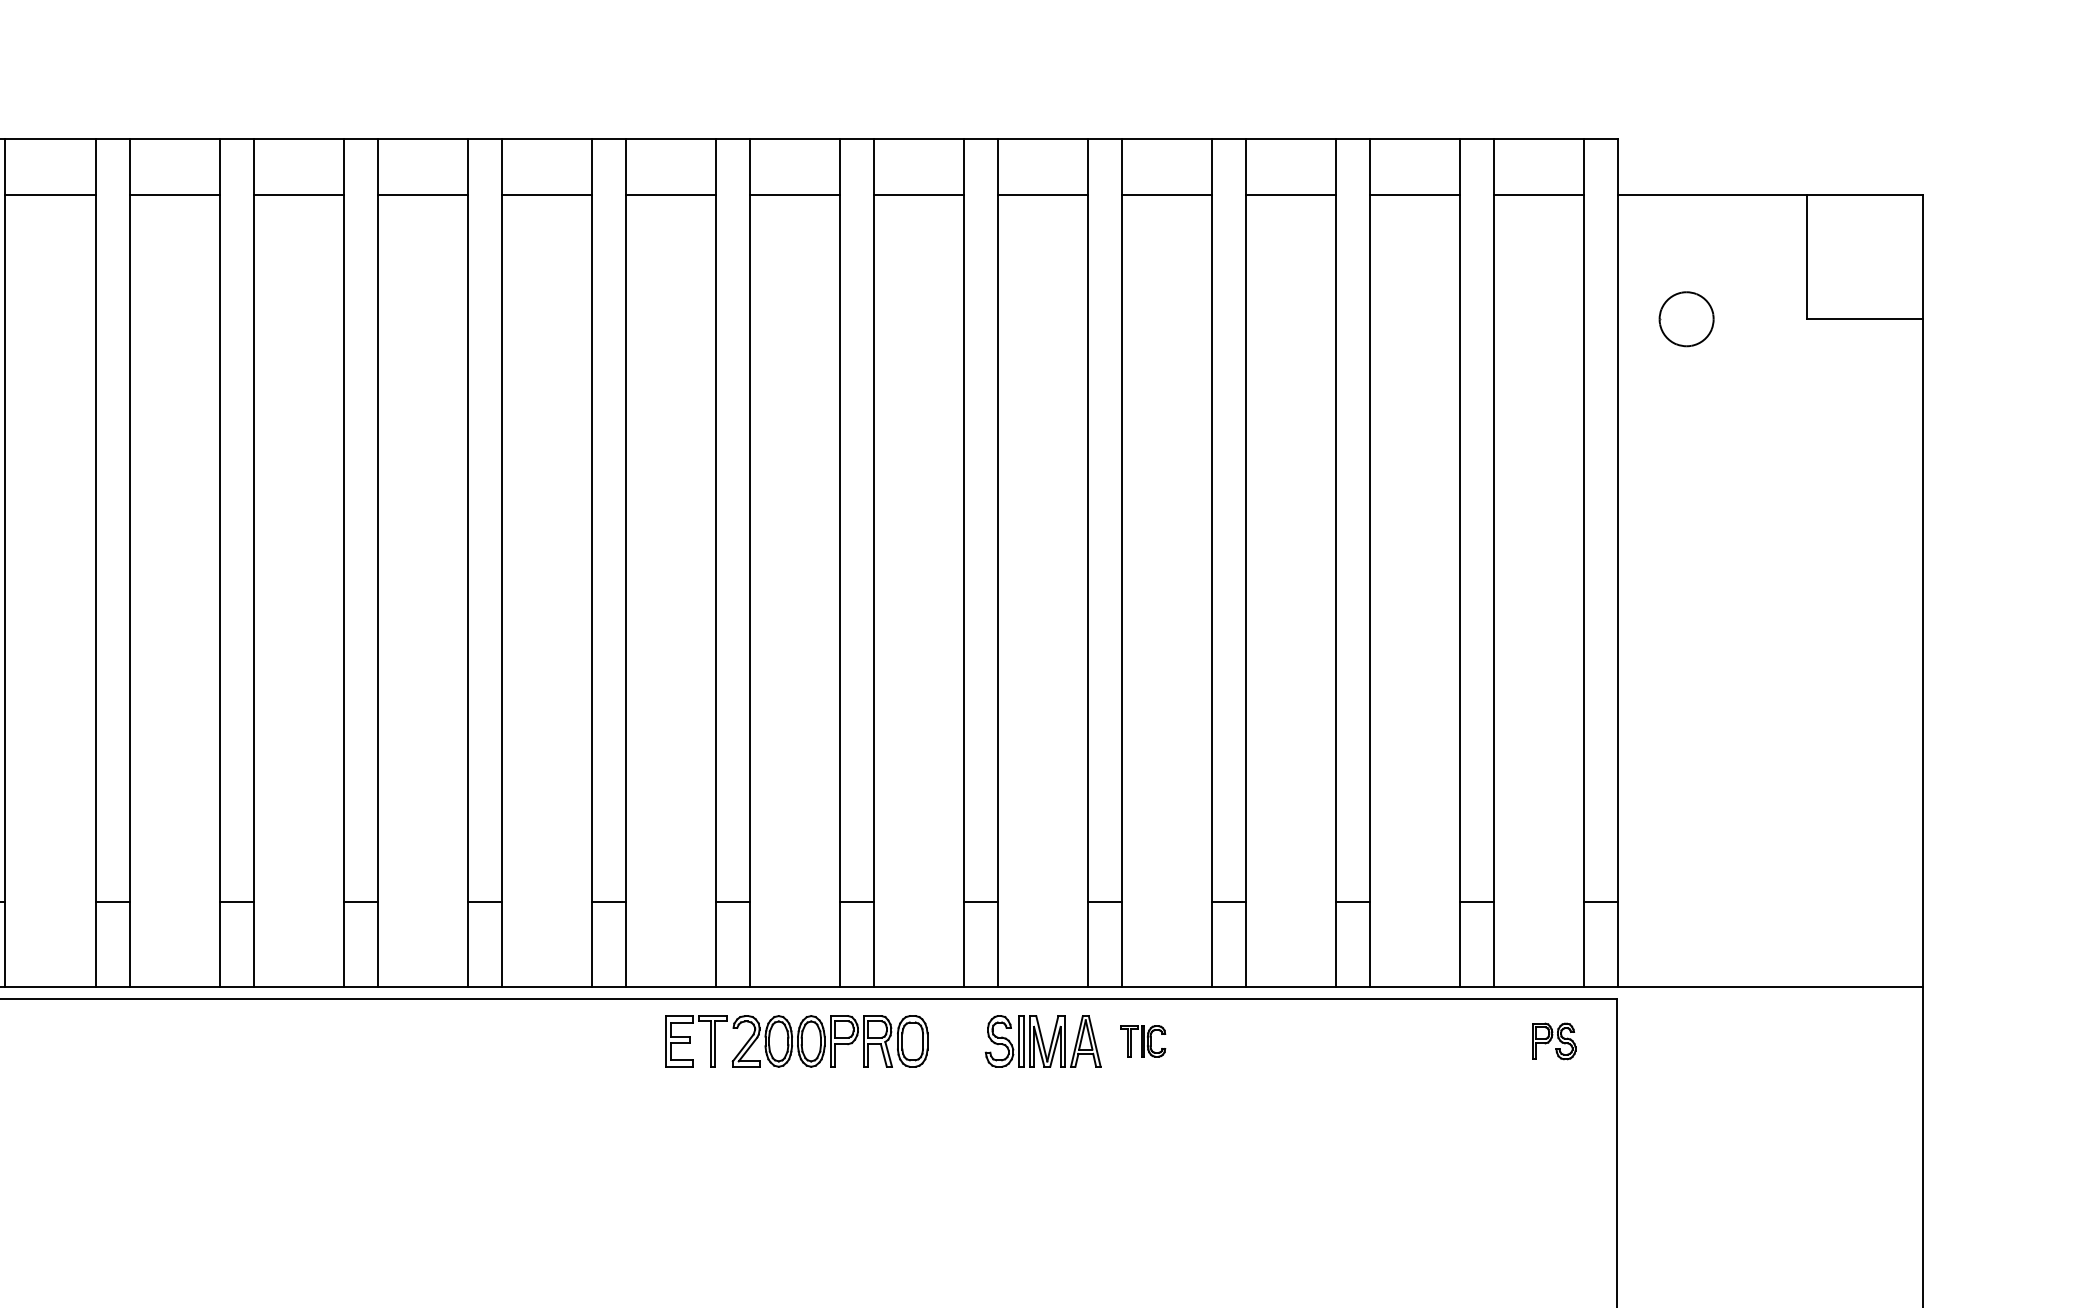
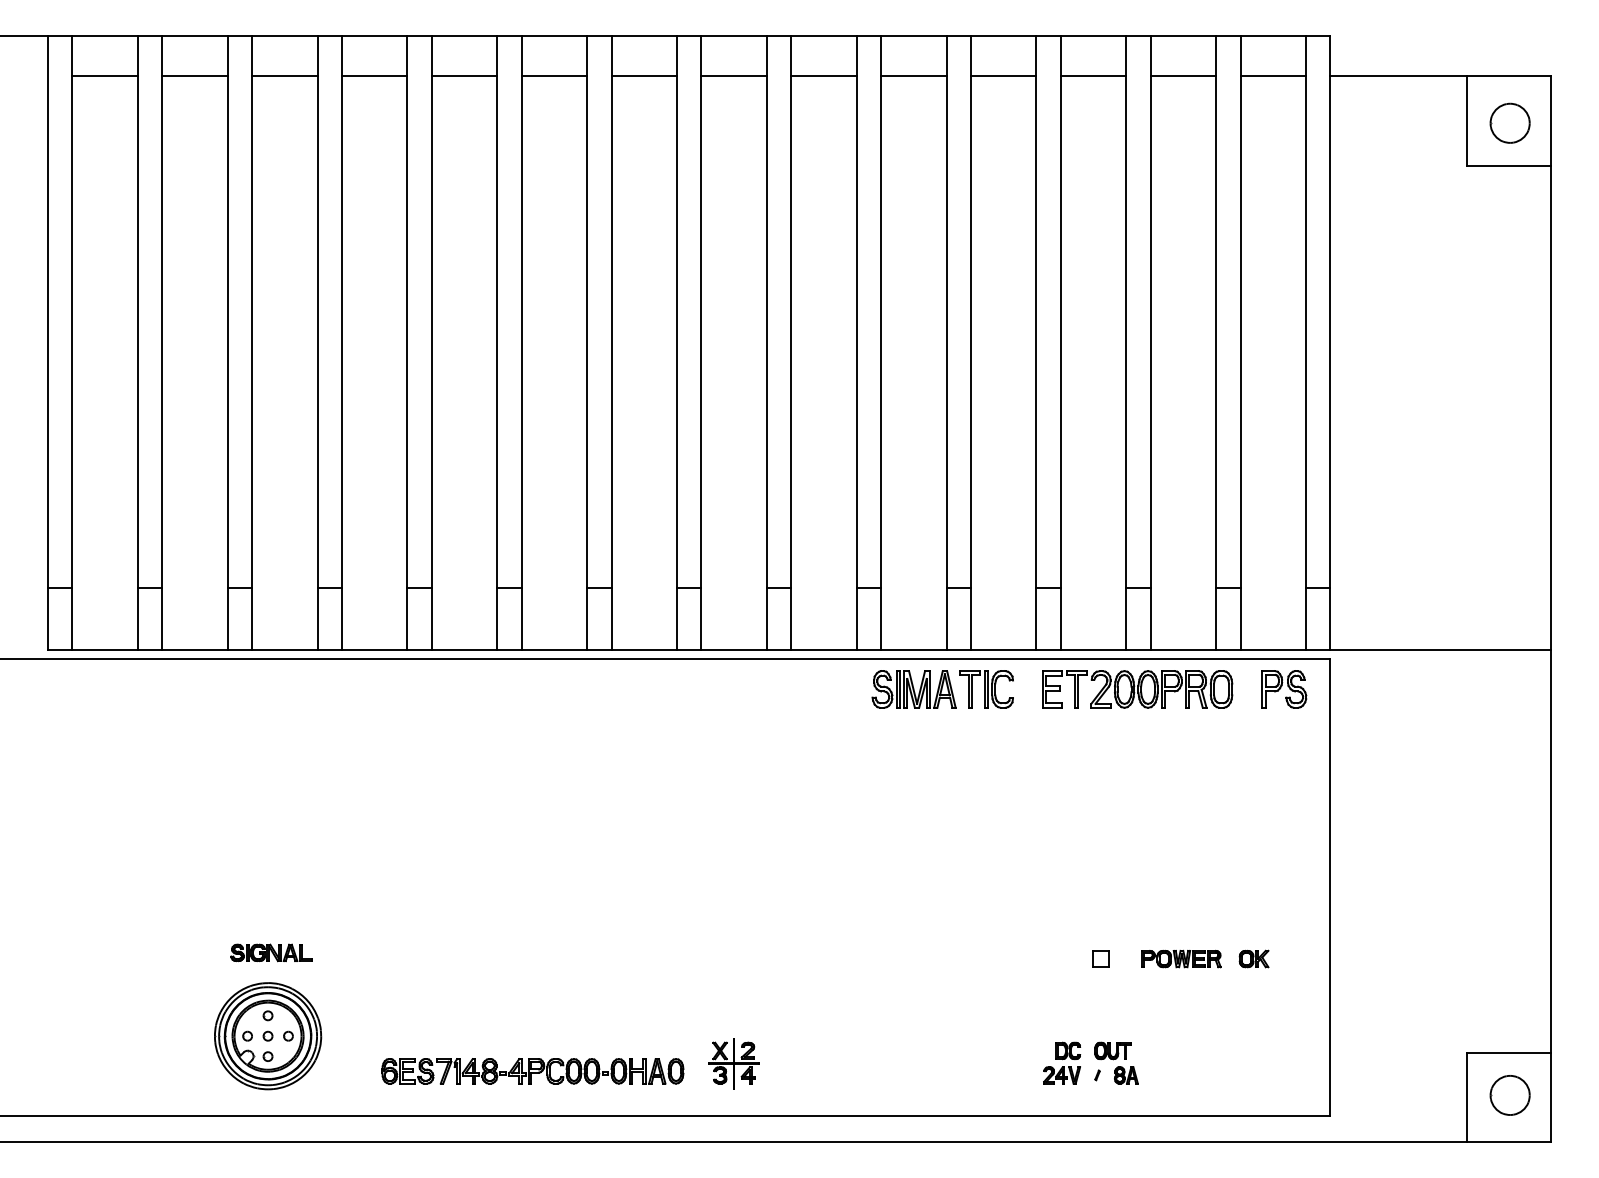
part: (1685, 318) -> (1509, 122), moved
part: (796, 1041) -> (1137, 689), moved
part: (1143, 1041) -> (986, 689), size x1.67
part: (1554, 1041) -> (1284, 689), size x1.43

